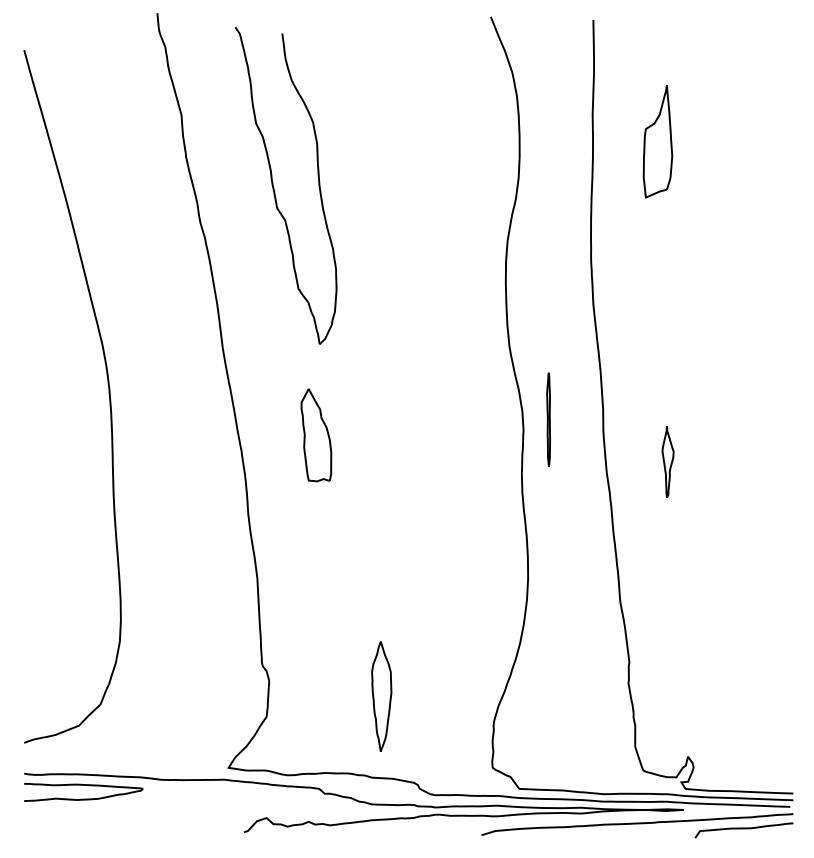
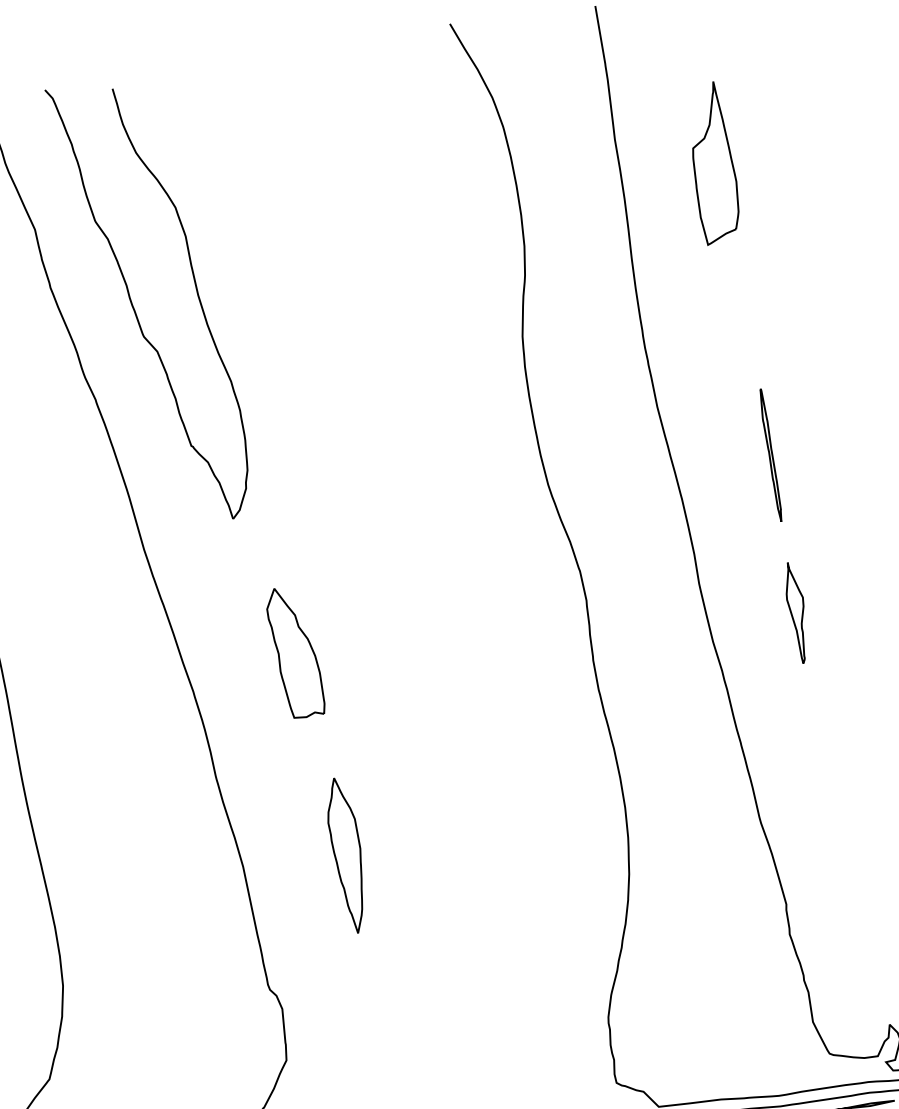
part: (274, 187) -> (135, 307), moved
line: (548, 419) -> (770, 454), moved
part: (381, 696) -> (347, 855), moved

